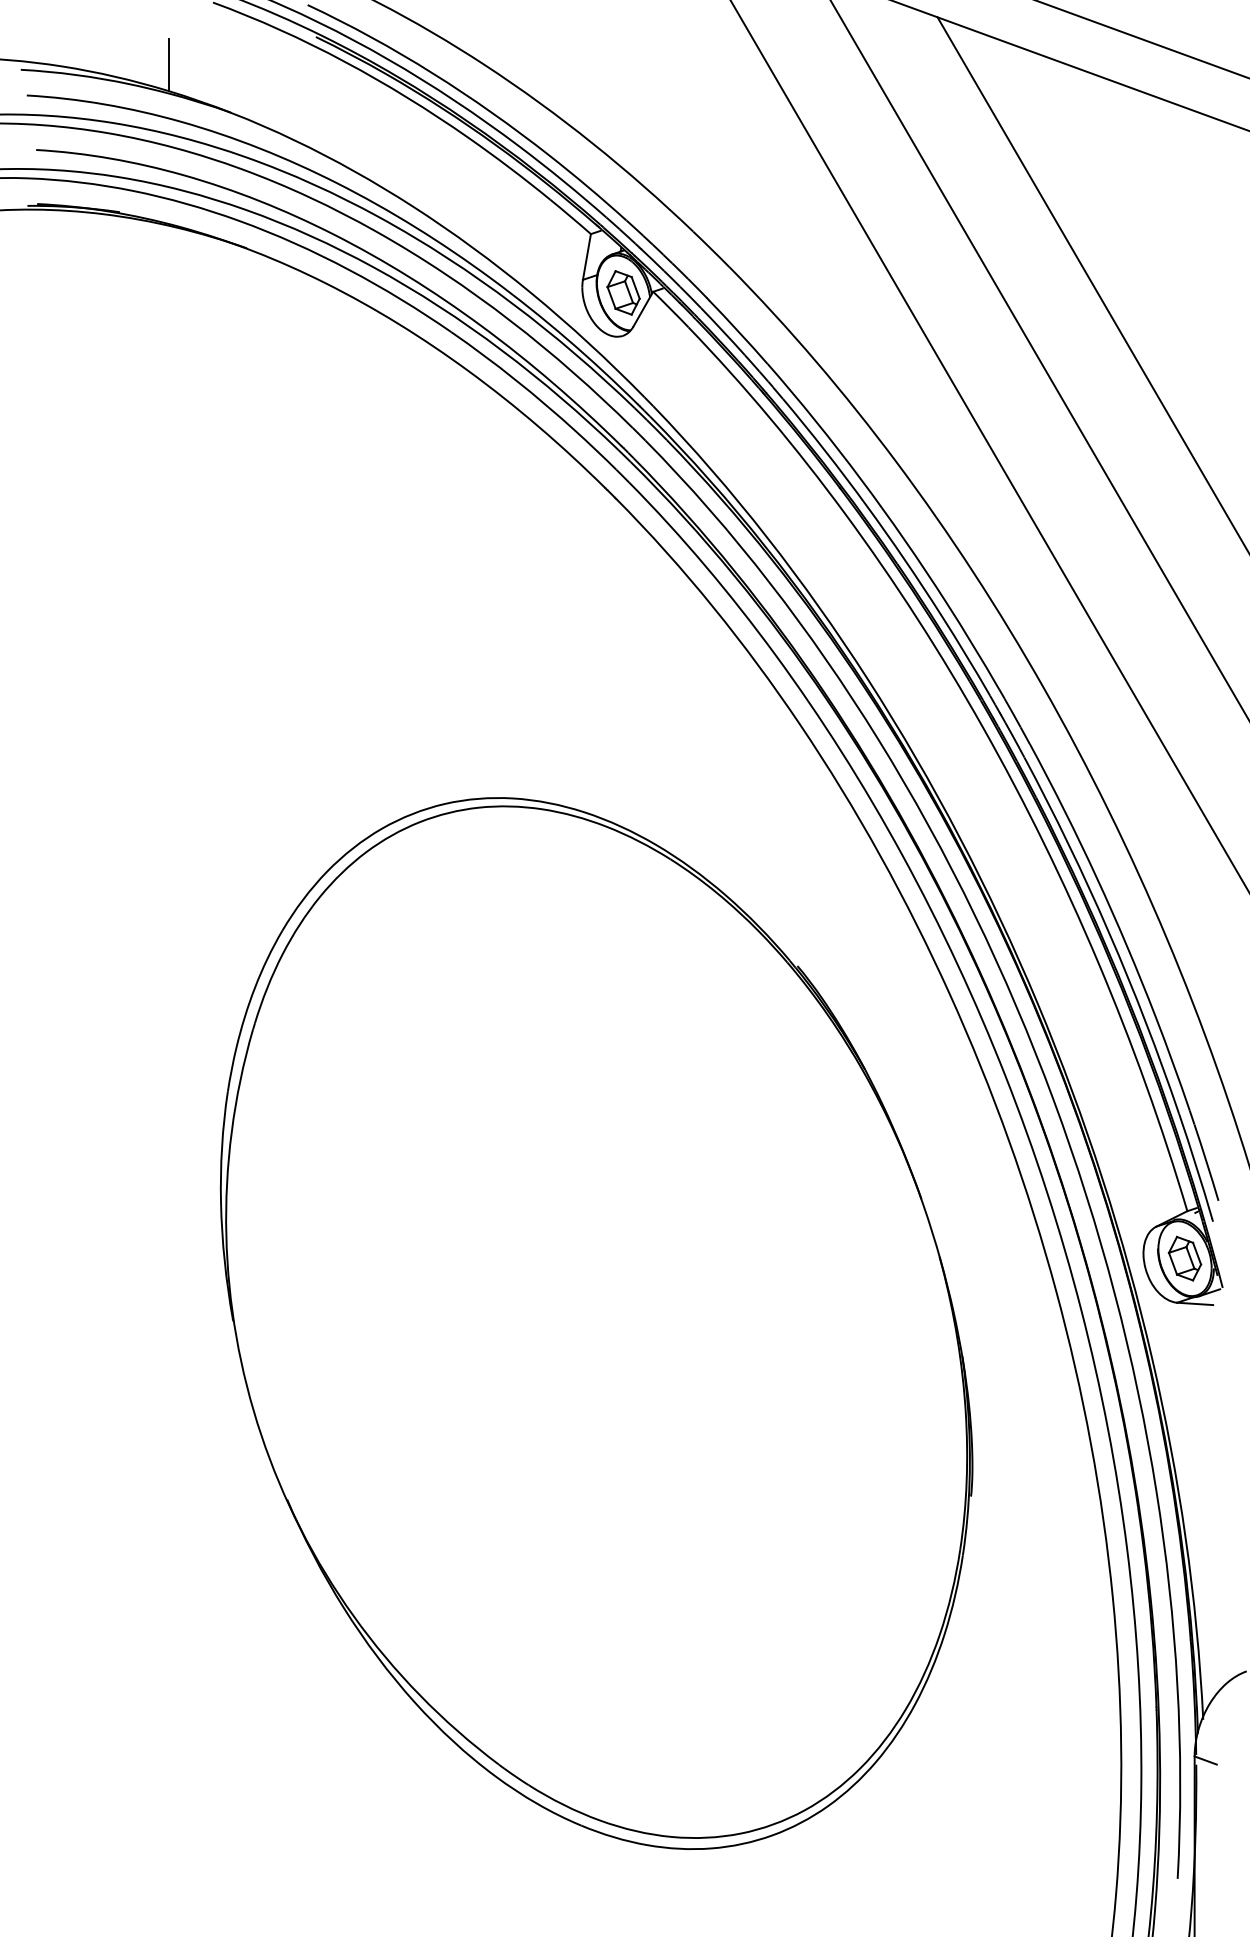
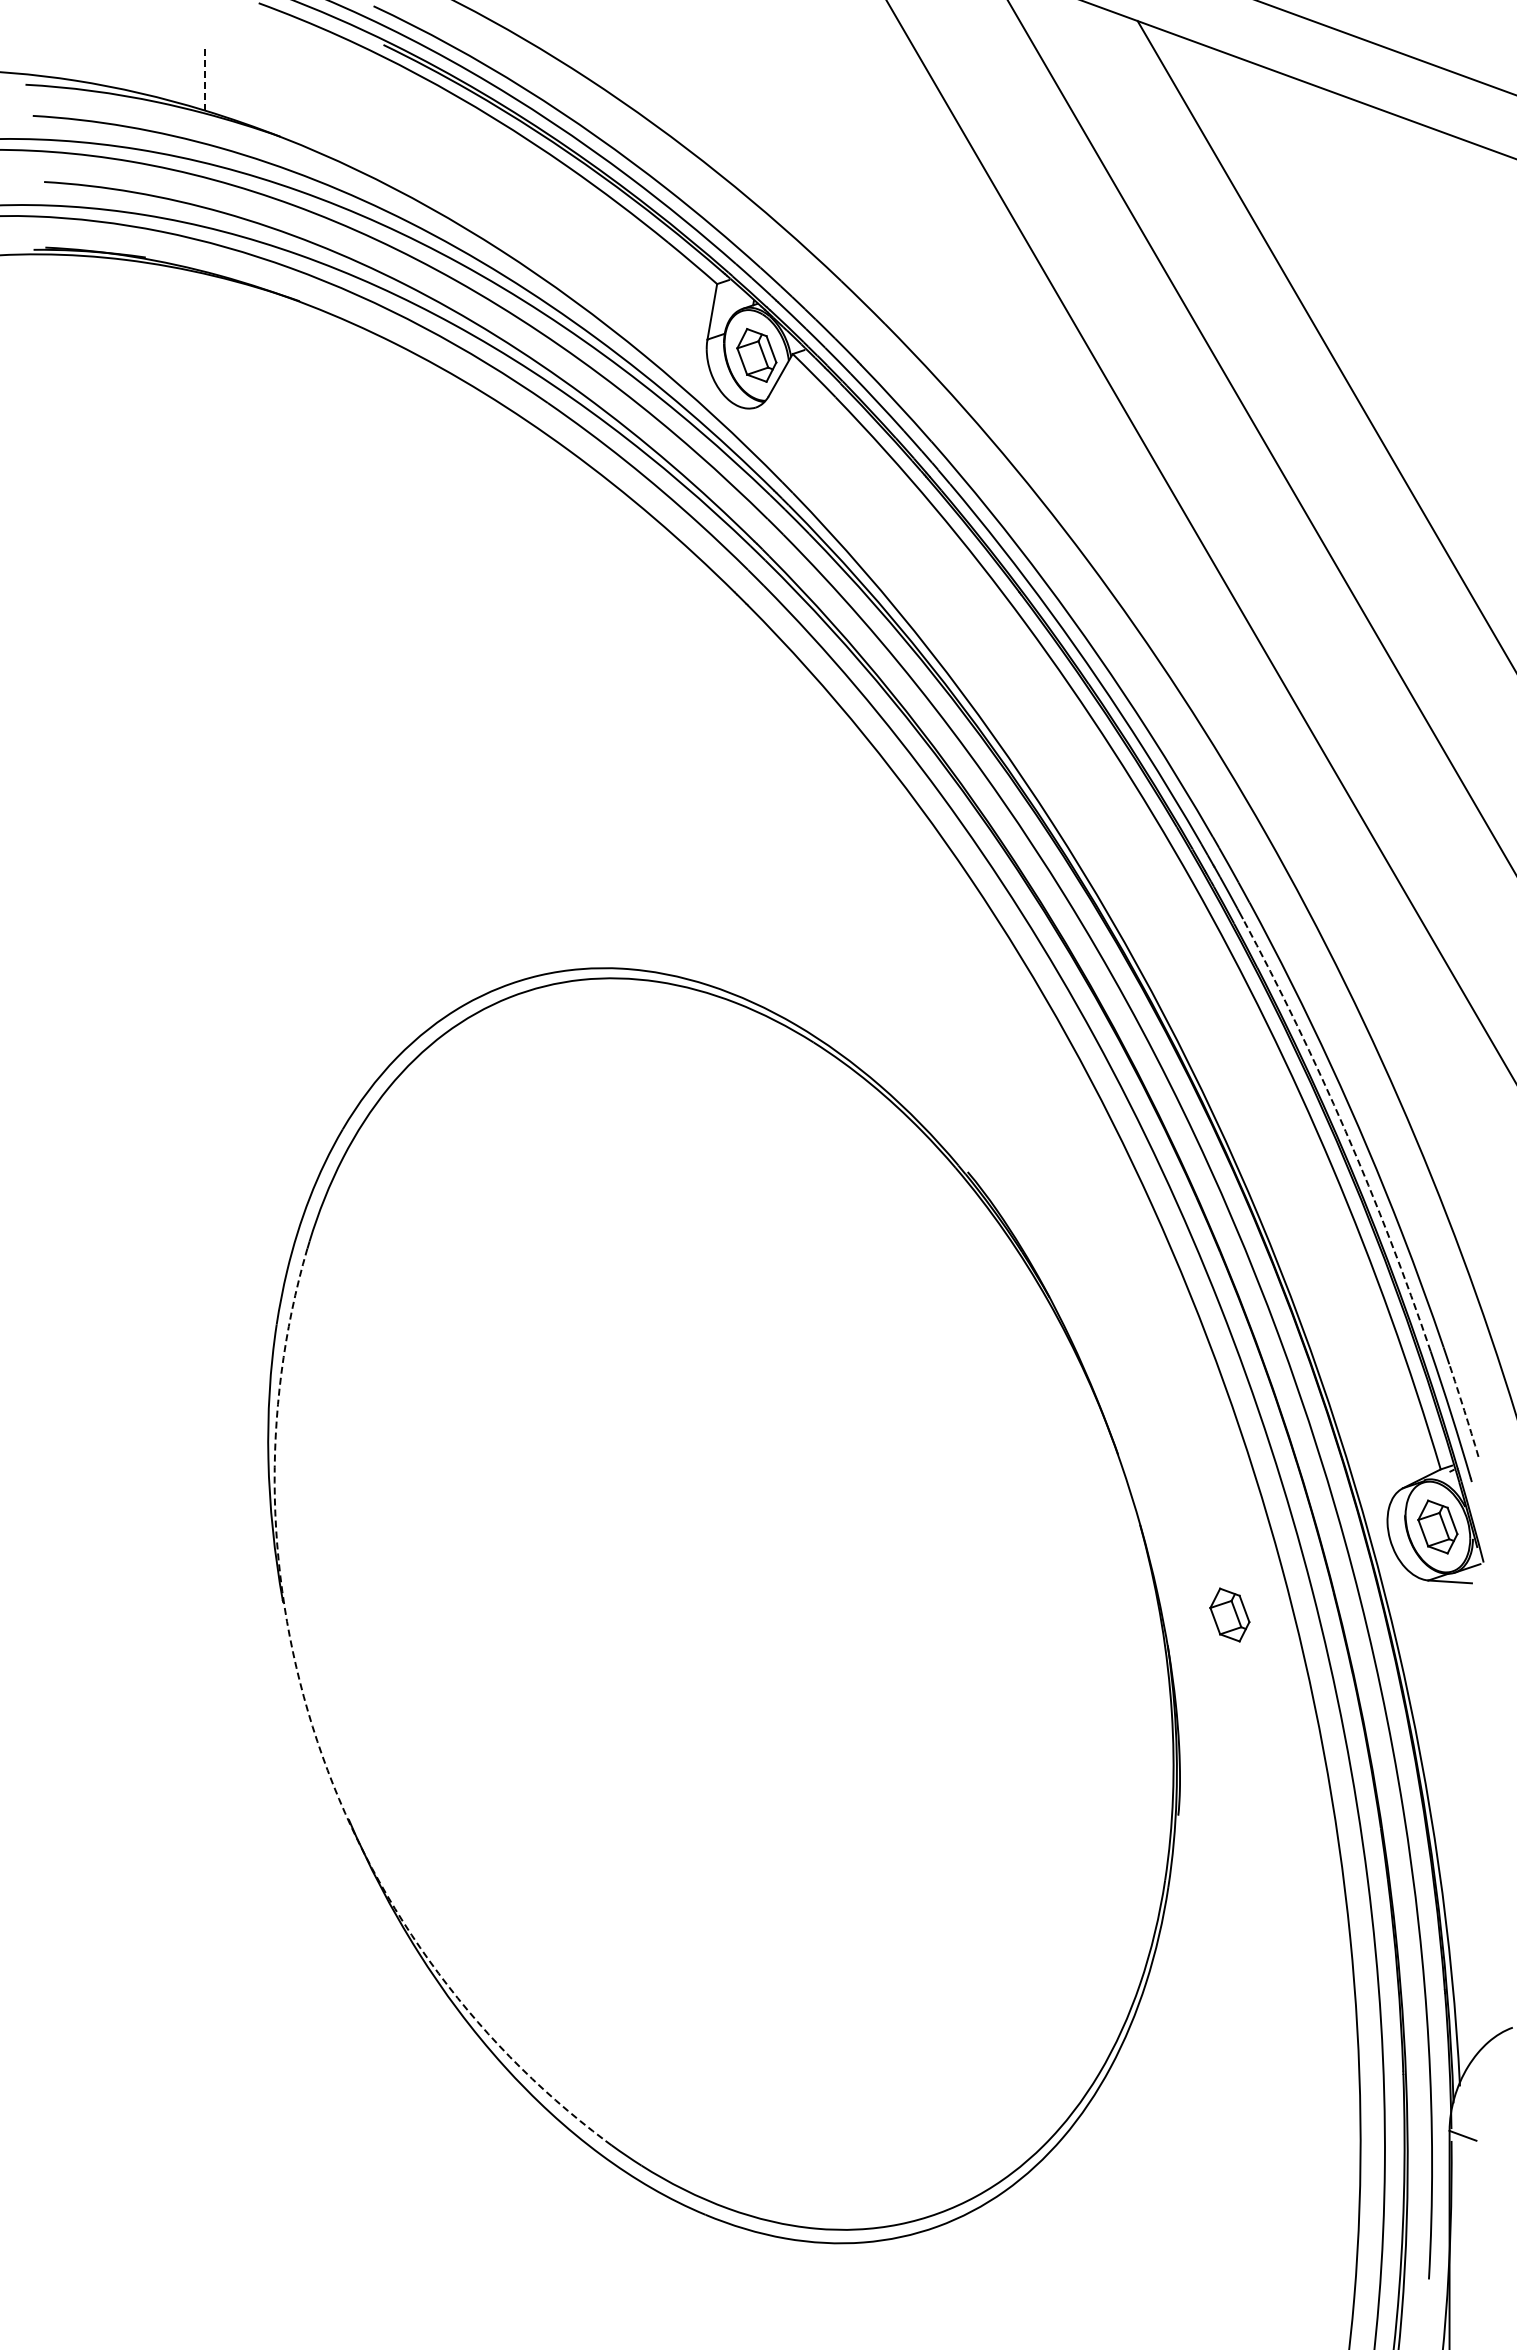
line: (168, 64) -> (204, 78), solid -> dashed
arc: (1108, 932) -> (1345, 1131), solid -> dashed
arc: (1206, 1162) -> (1464, 1410), solid -> dashed
part: (1013, 1330) -> (1229, 1614), added
arc: (261, 1435) -> (317, 1741), solid -> dashed

